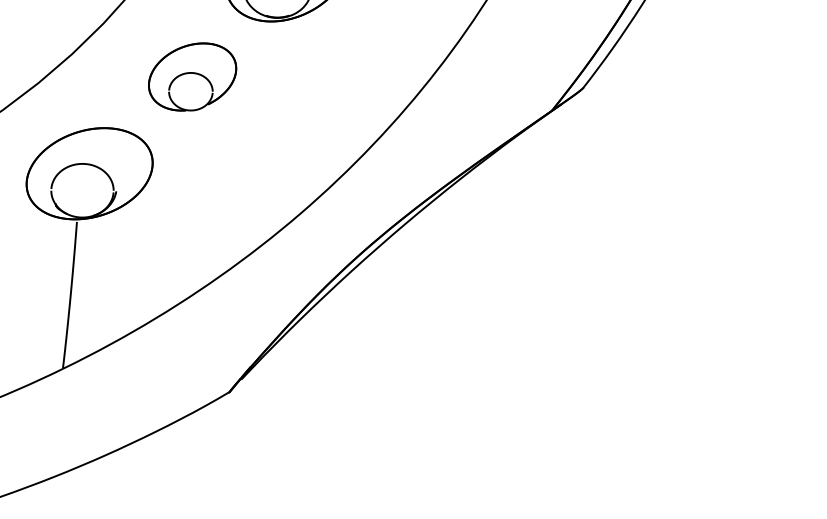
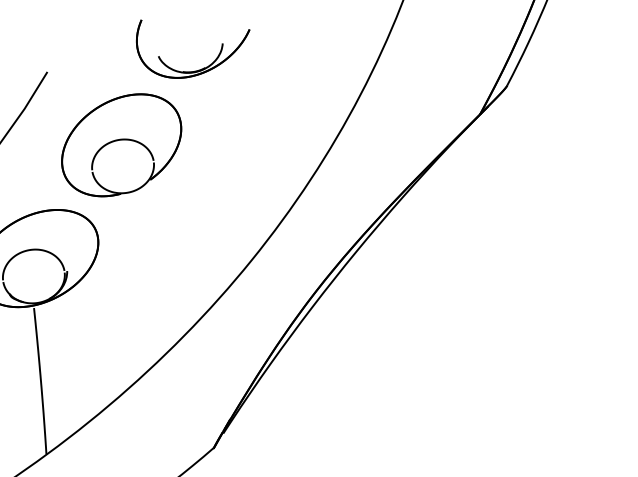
part: (192, 76) -> (121, 144), size x1.43

